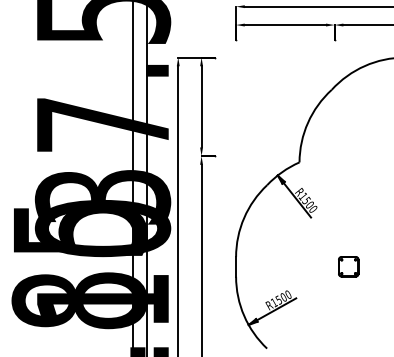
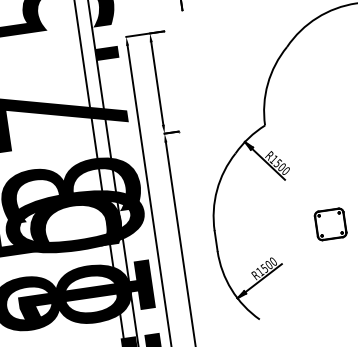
part: (348, 266) -> (330, 224), size x1.43

